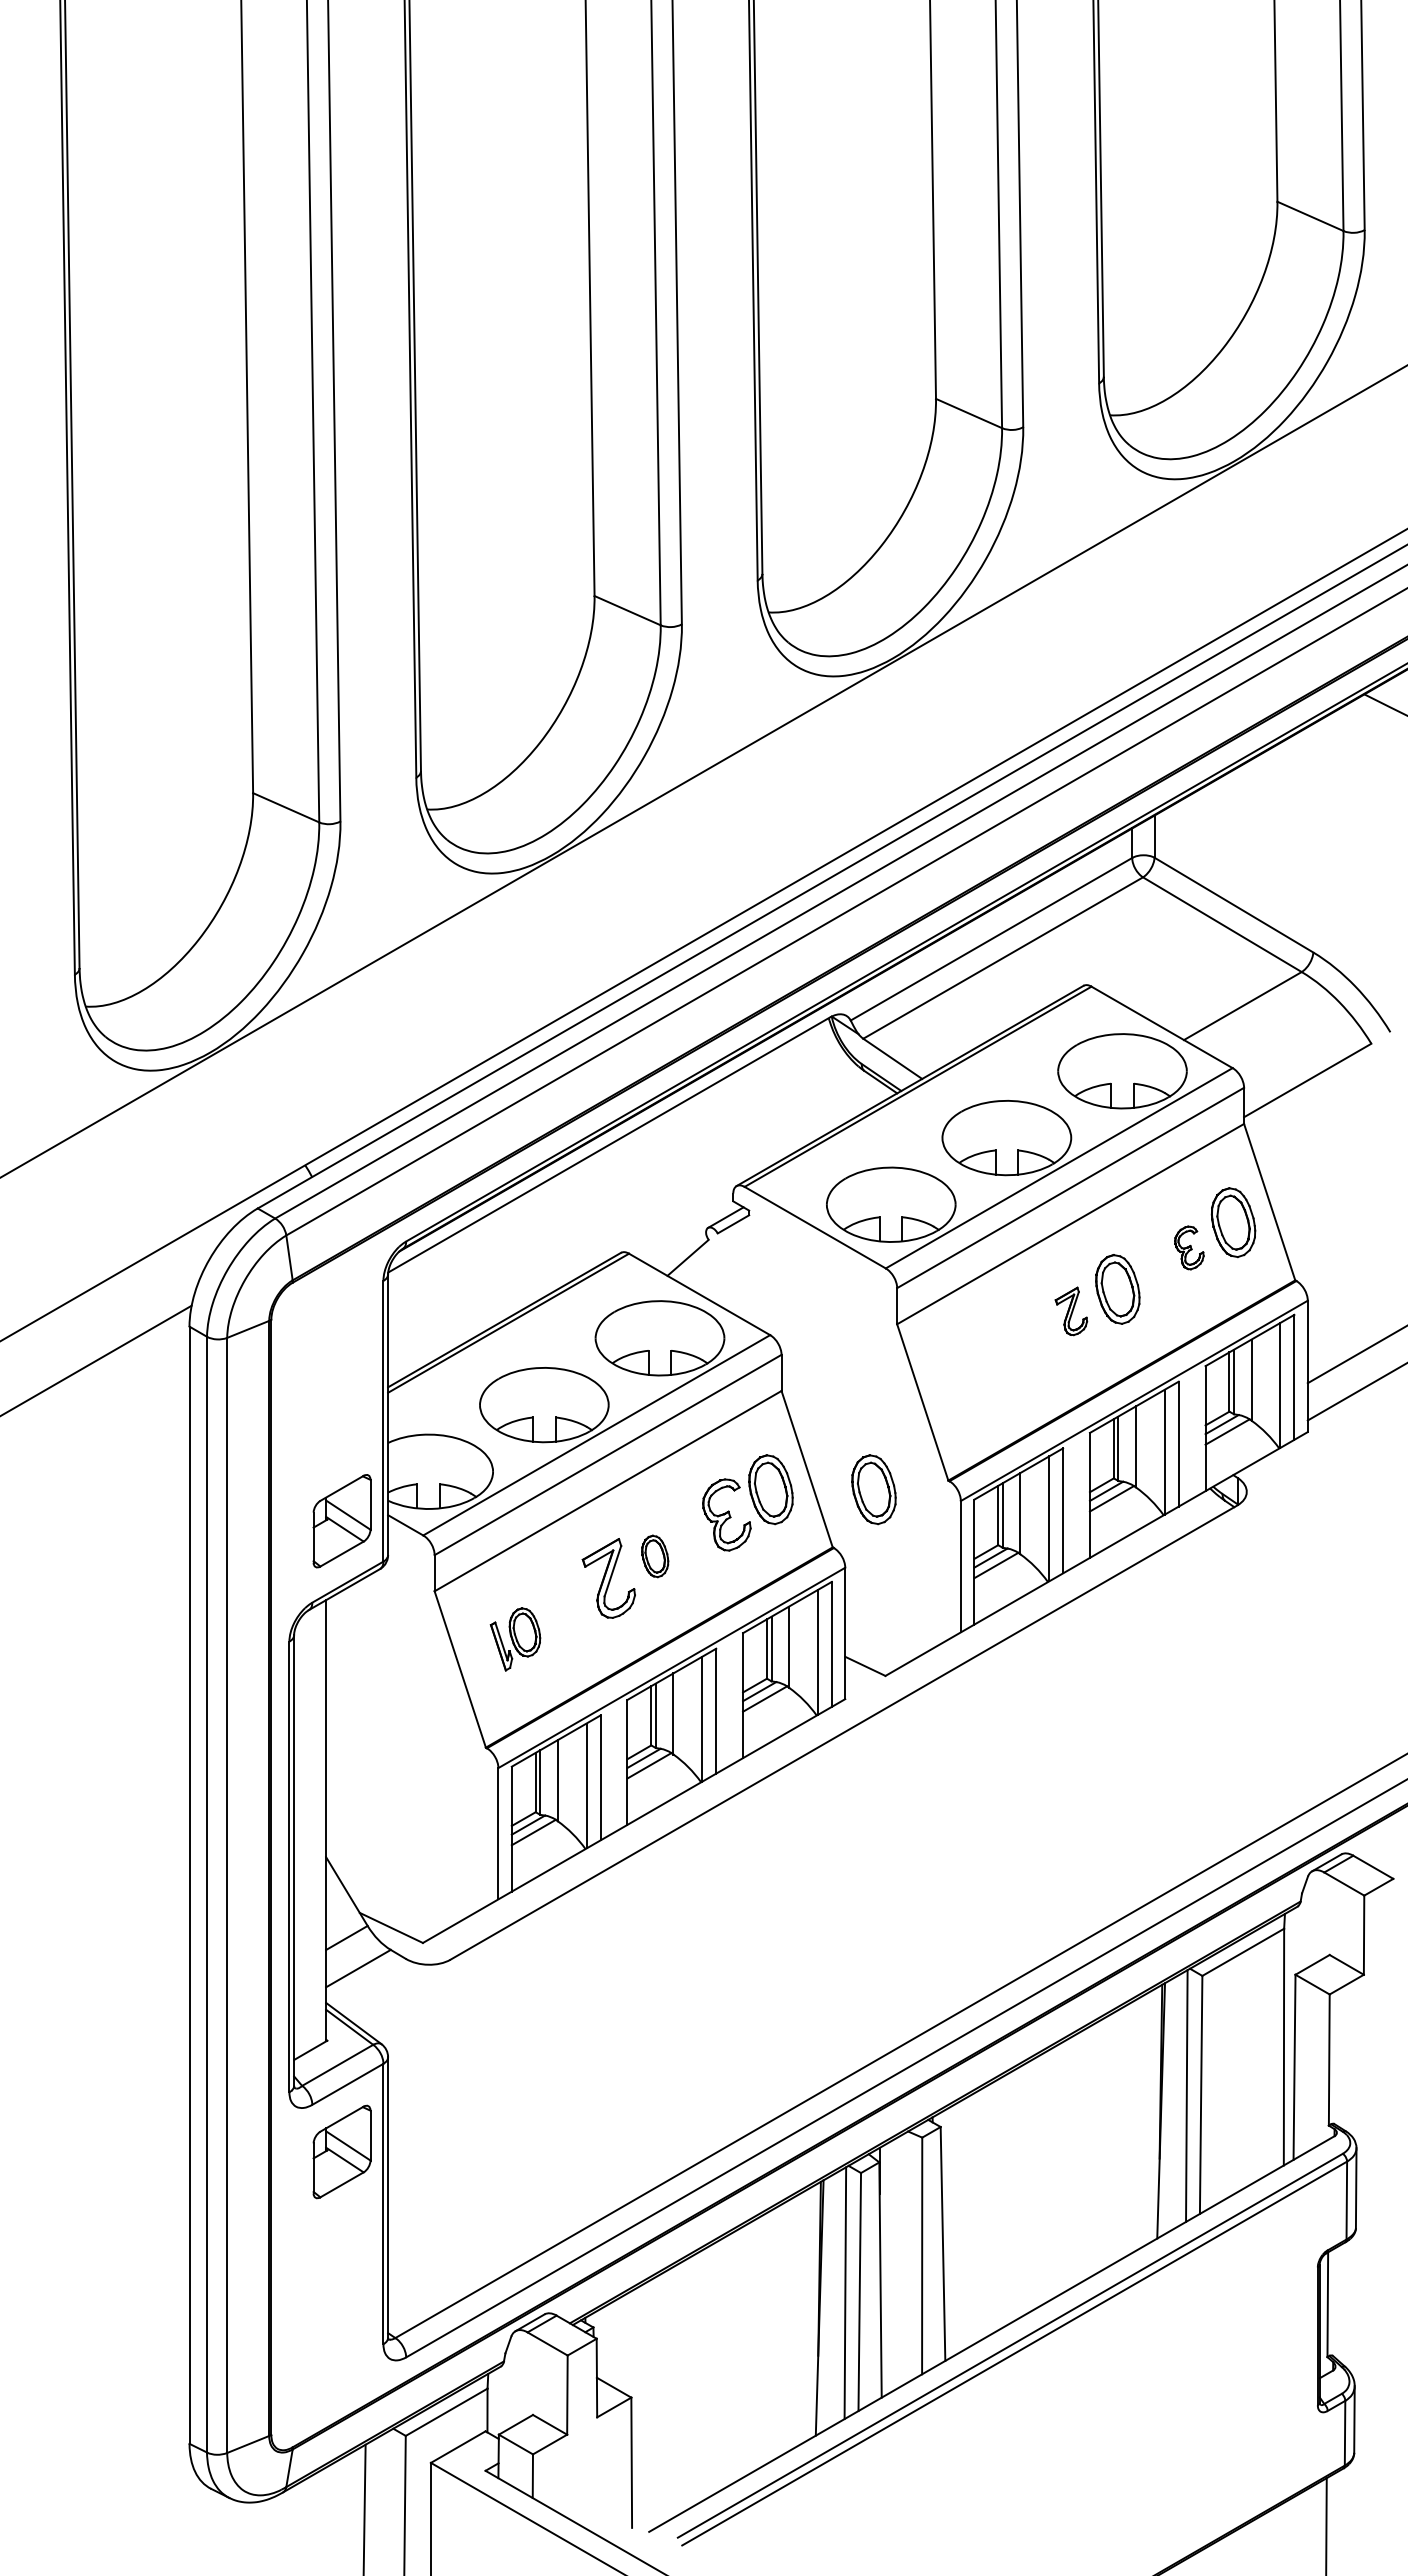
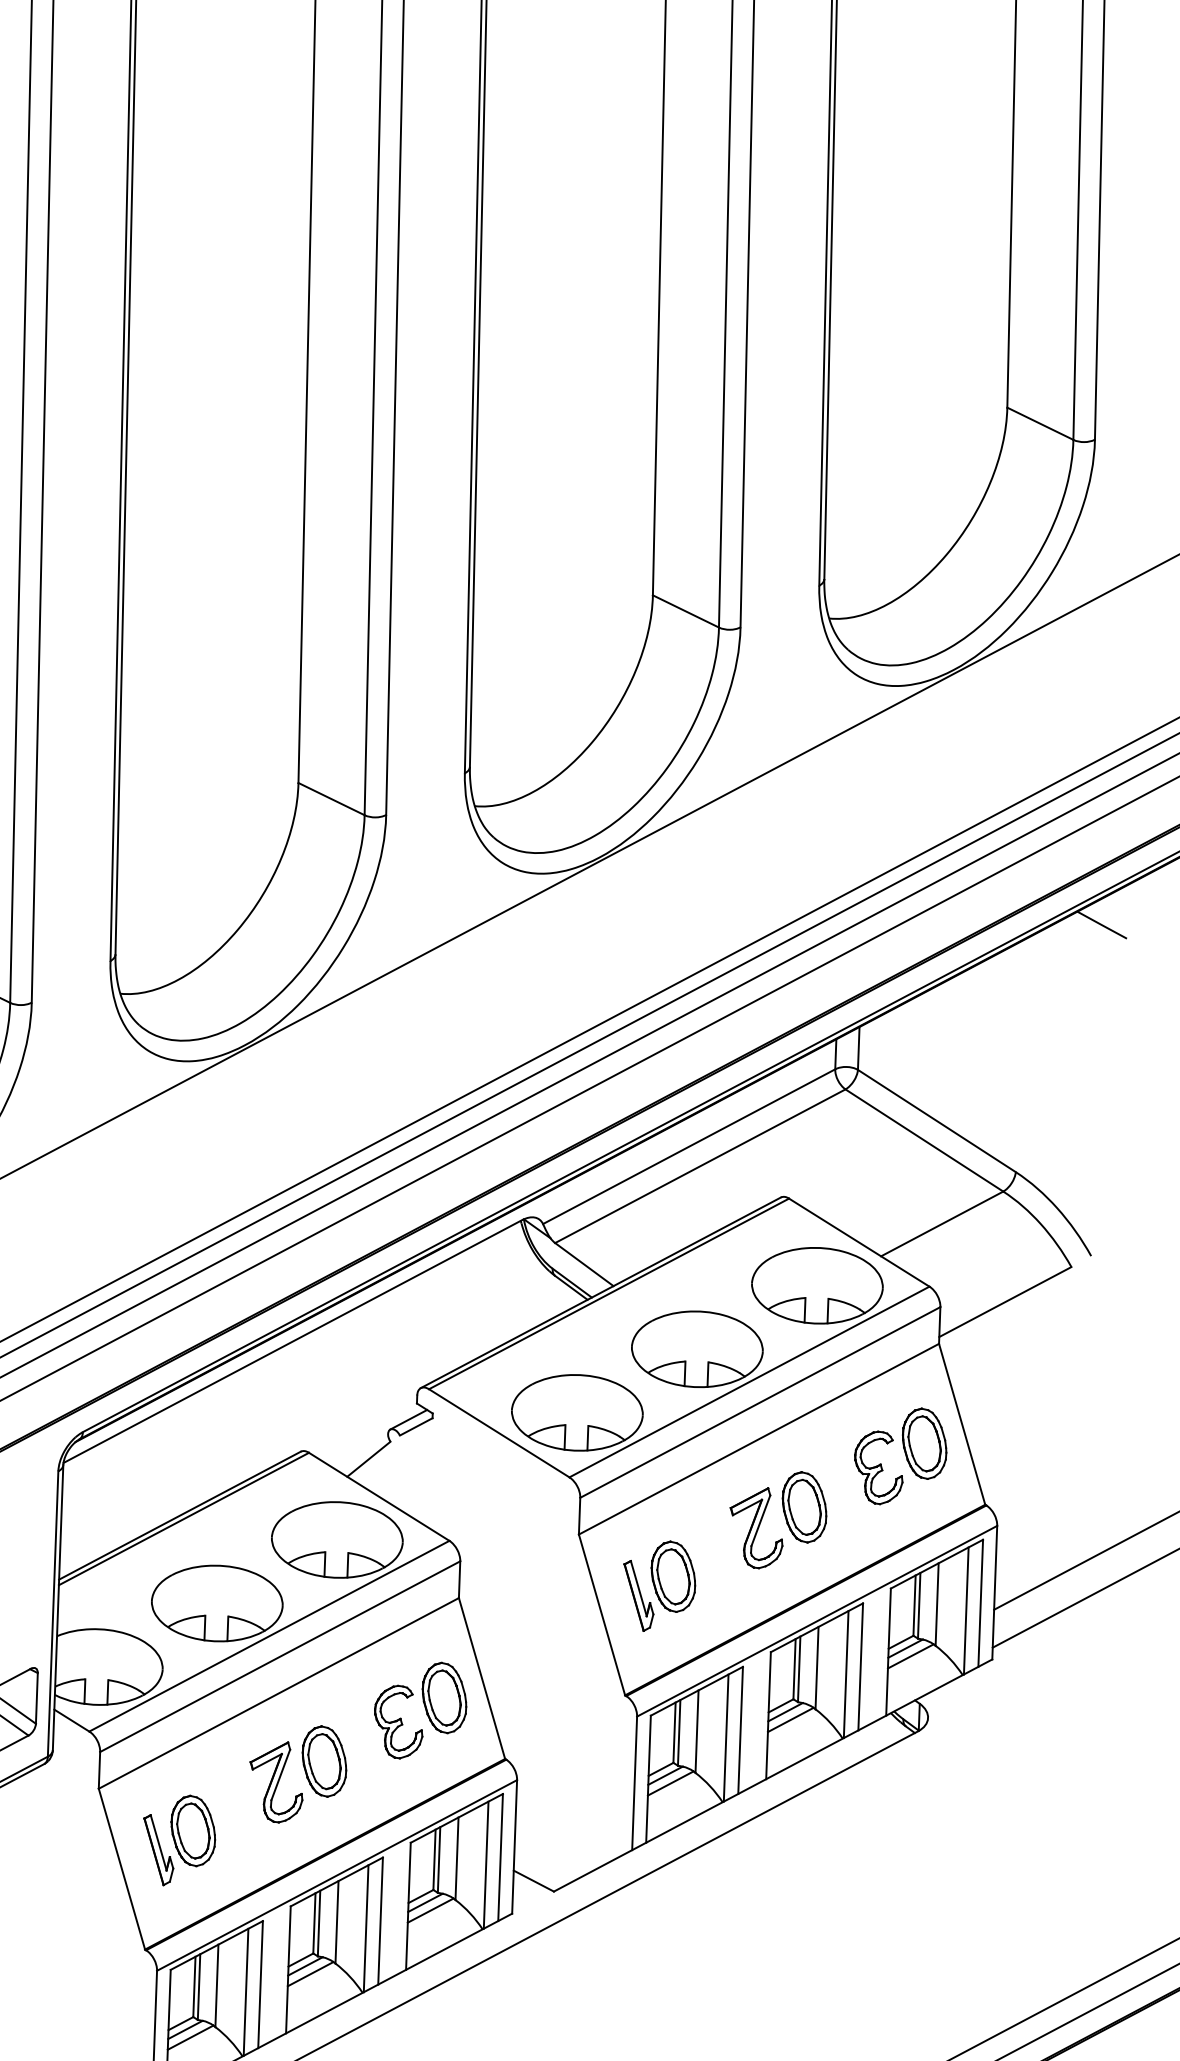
part: (1189, 1247) -> (878, 1467), size x1.67
part: (1071, 1311) -> (756, 1528), size x1.67
part: (977, 1371) -> (658, 1585), added
part: (873, 1489) -> (548, 1701), removed
part: (654, 1556) -> (323, 1761), size x1.67
part: (515, 1639) -> (179, 1840), size x1.43

